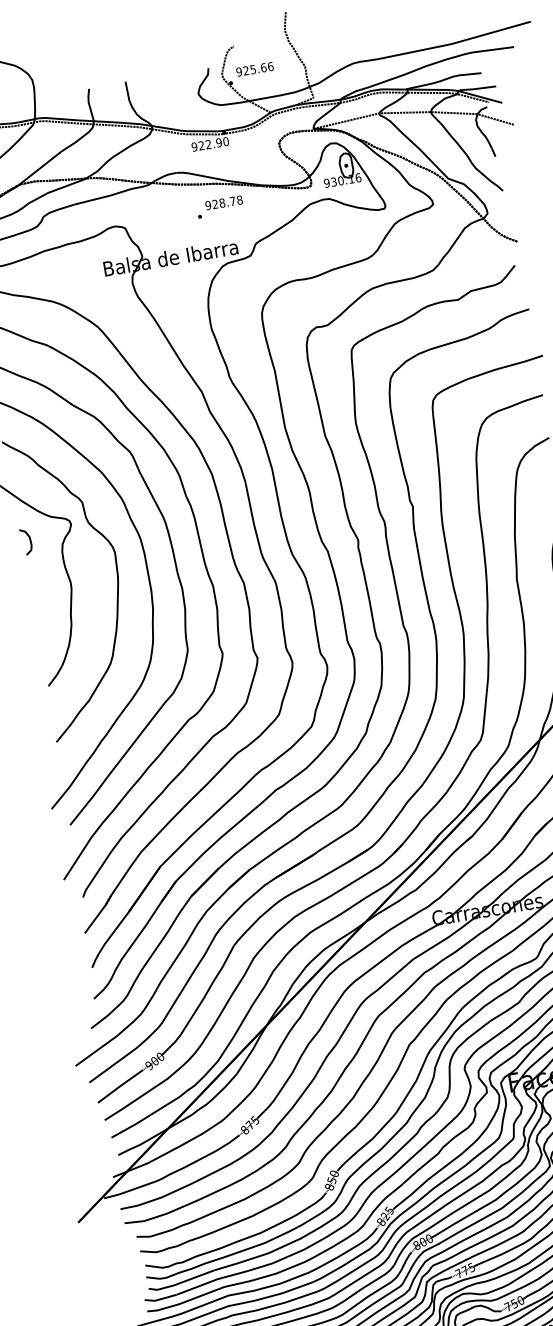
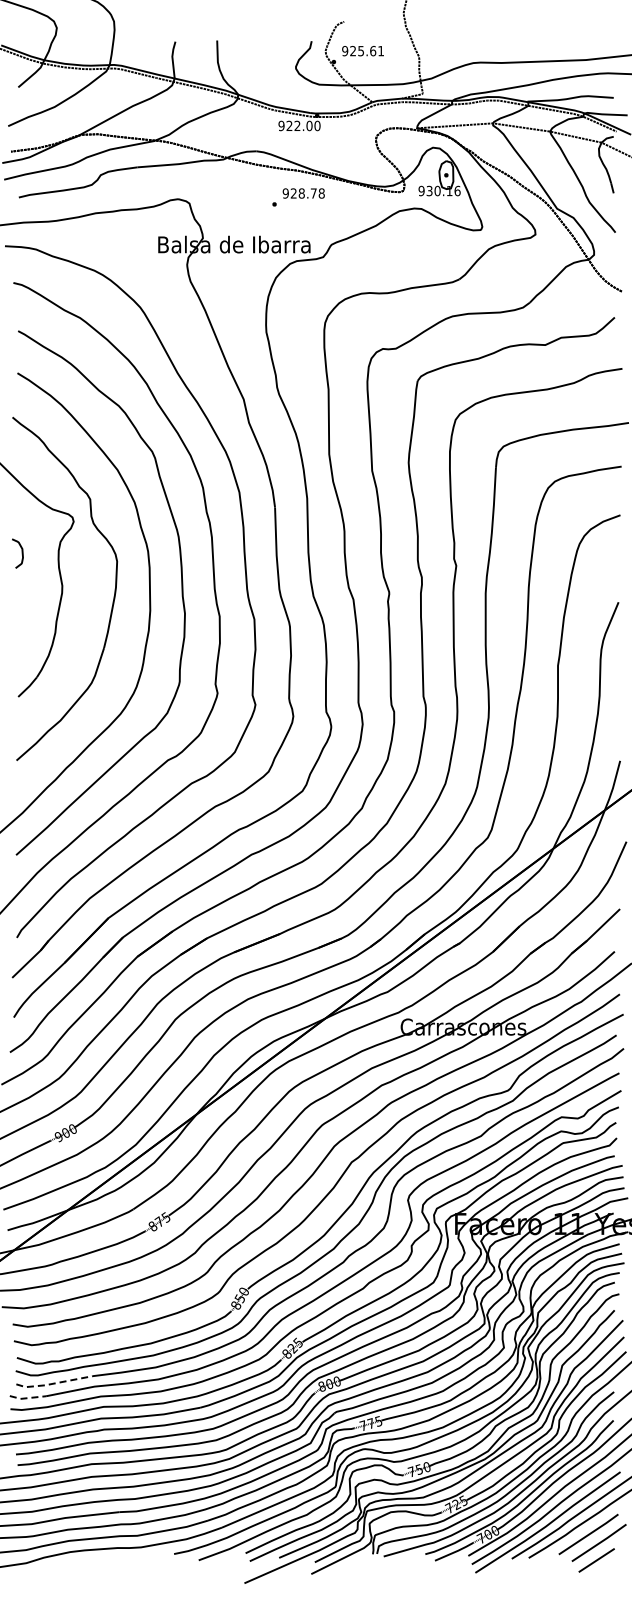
text: (271, 66) -> (381, 51), 925.66 -> 925.61
text: (219, 143) -> (309, 126), 922.90 -> 922.00
curve: (29, 541) -> (21, 553), moved
line: (181, 1282) -> (53, 1383), solid -> dashed
line: (160, 1299) -> (27, 1398), solid -> dashed

